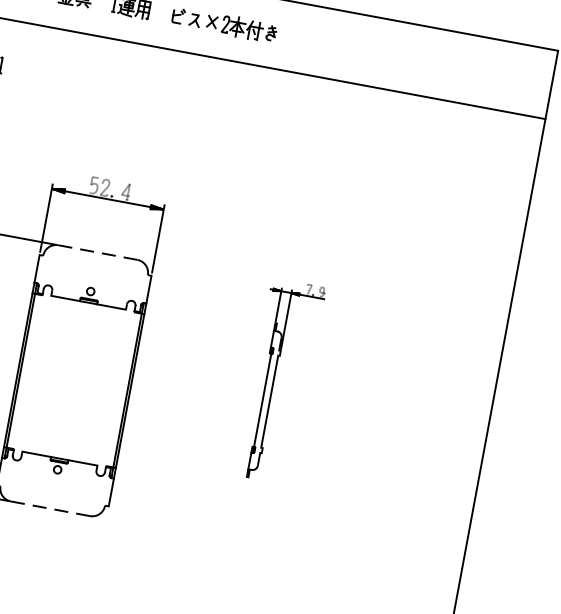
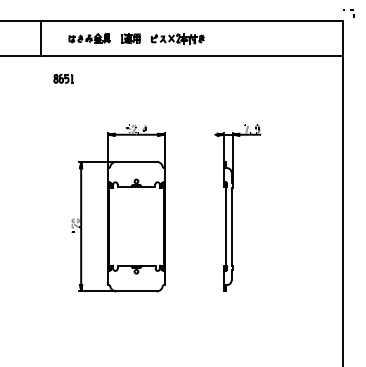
line: (98, 252) -> (136, 161), dashed -> solid
part: (280, 379) -> (237, 207), size x1.67
line: (50, 508) -> (136, 291), dashed -> solid

